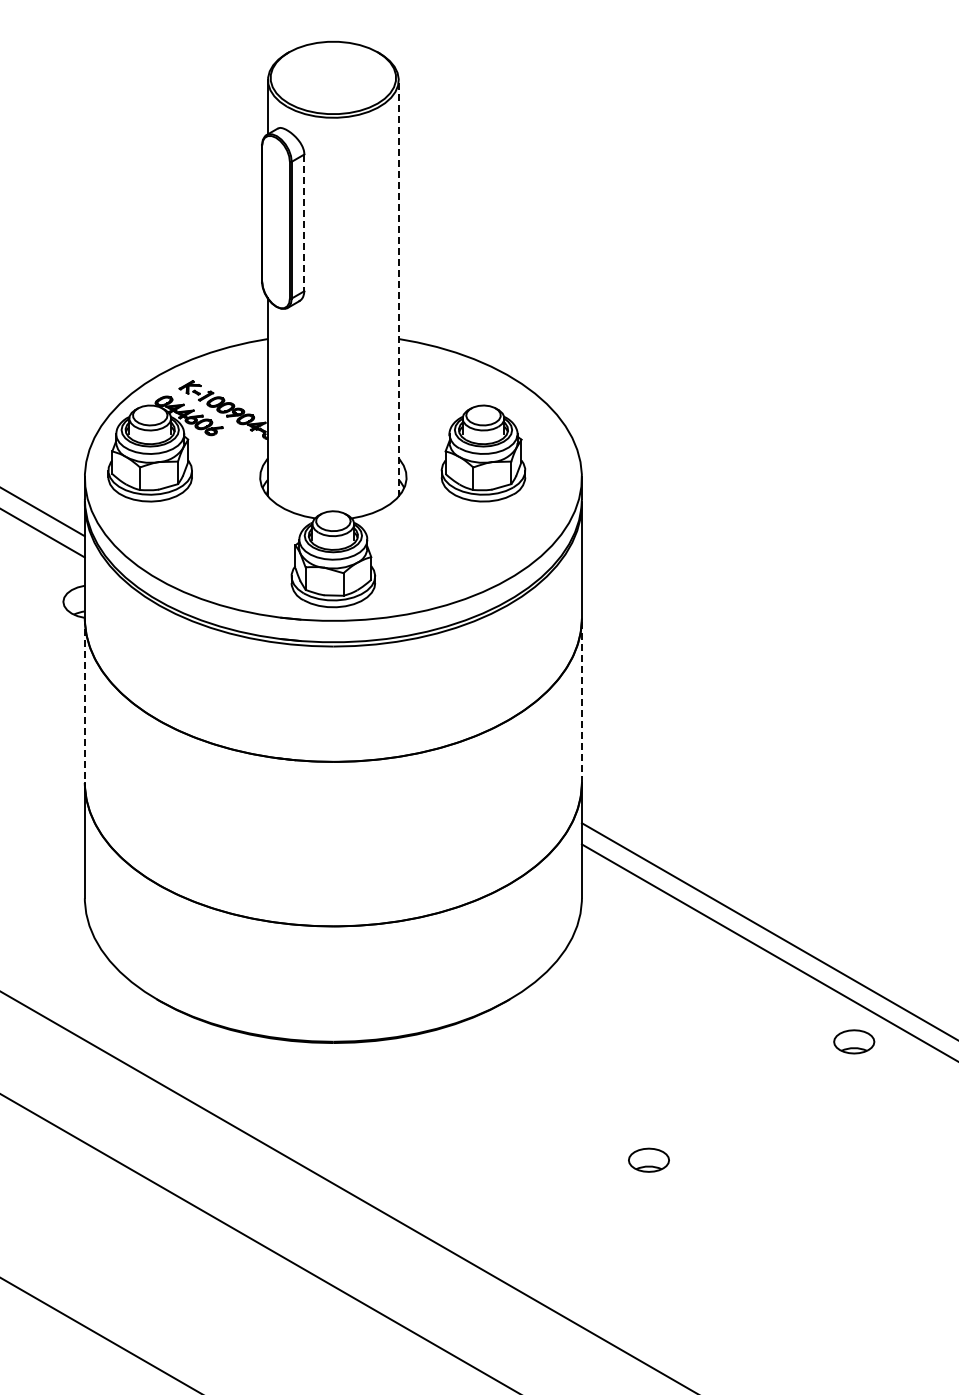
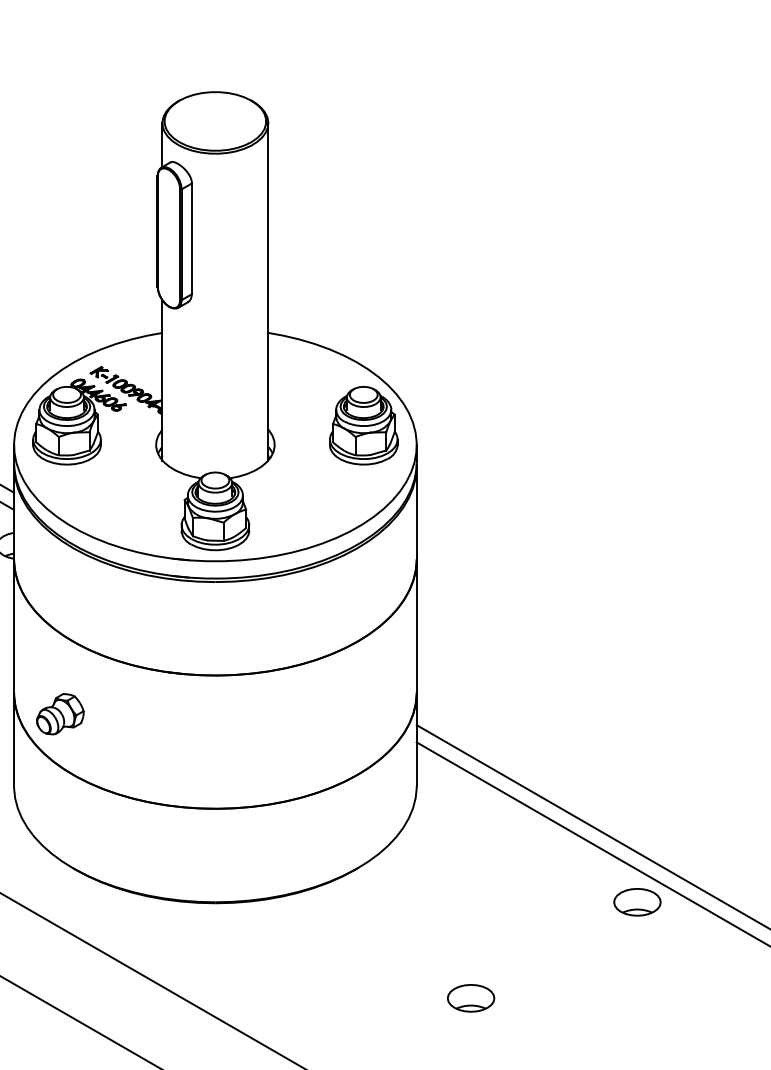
line: (304, 223) -> (192, 239), dashed -> solid
line: (398, 287) -> (268, 291), dashed -> solid
part: (483, 453) -> (363, 425), moved
line: (581, 700) -> (416, 625), dashed -> solid
line: (84, 701) -> (13, 626), dashed -> solid
part: (141, 809) -> (59, 714), added
part: (853, 1041) -> (636, 902), size x1.43
part: (648, 1159) -> (470, 997), size x1.43

